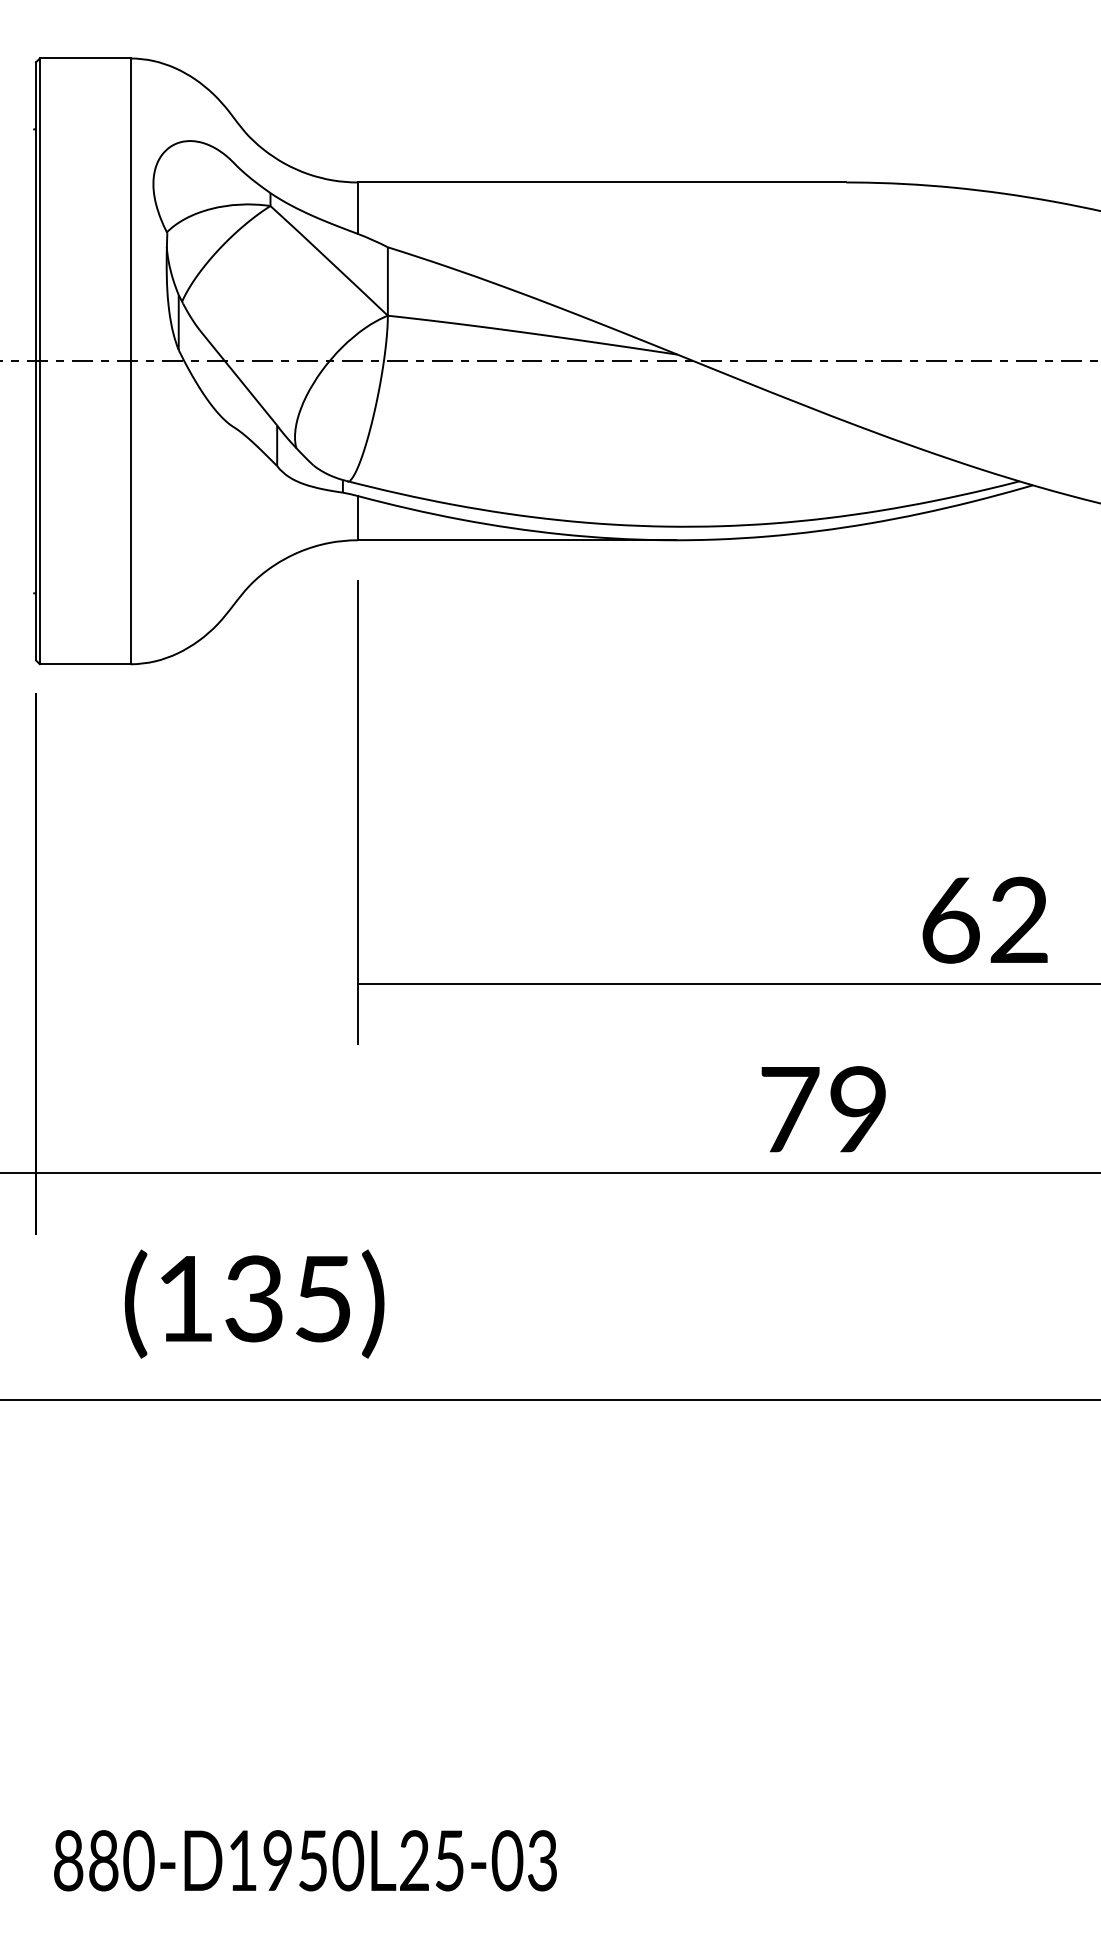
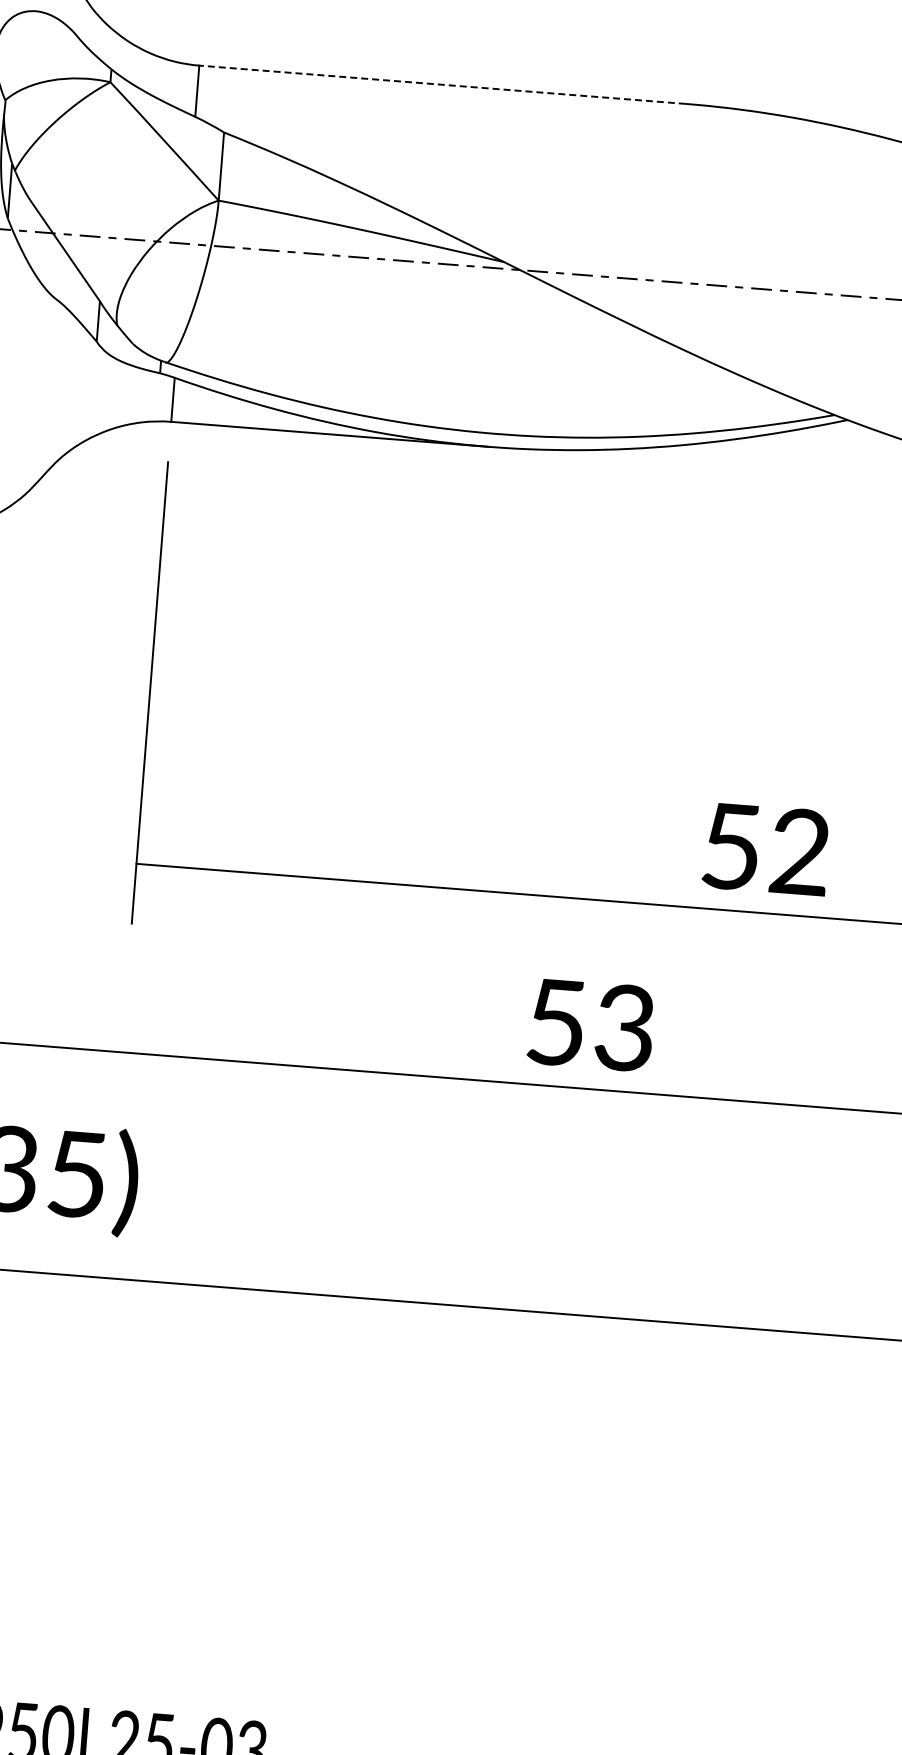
line: (601, 182) -> (441, 84), solid -> dashed
text: (950, 920) -> (731, 846), 62 -> 52
text: (823, 1109) -> (590, 1025), 79 -> 53

